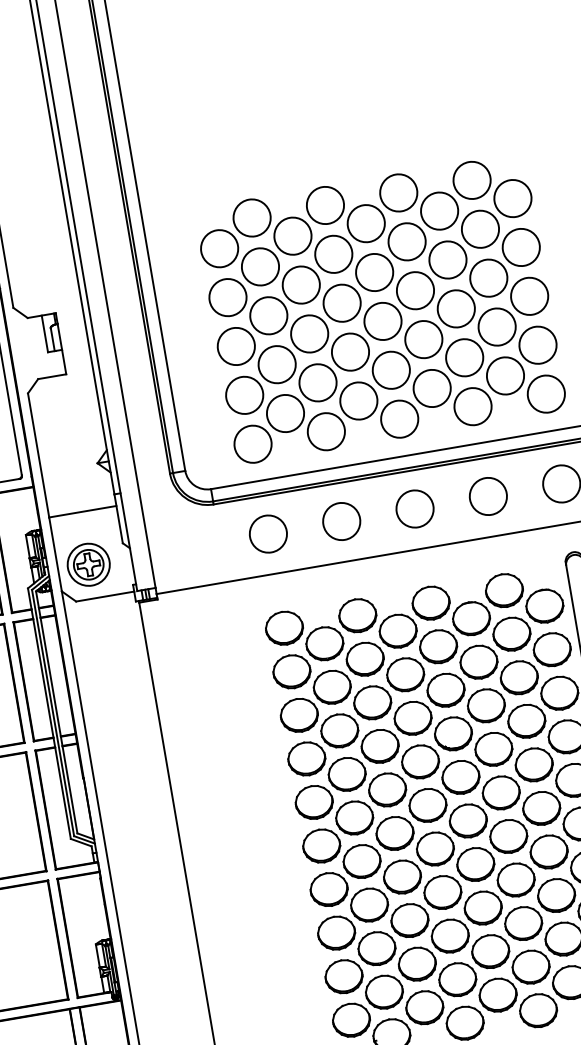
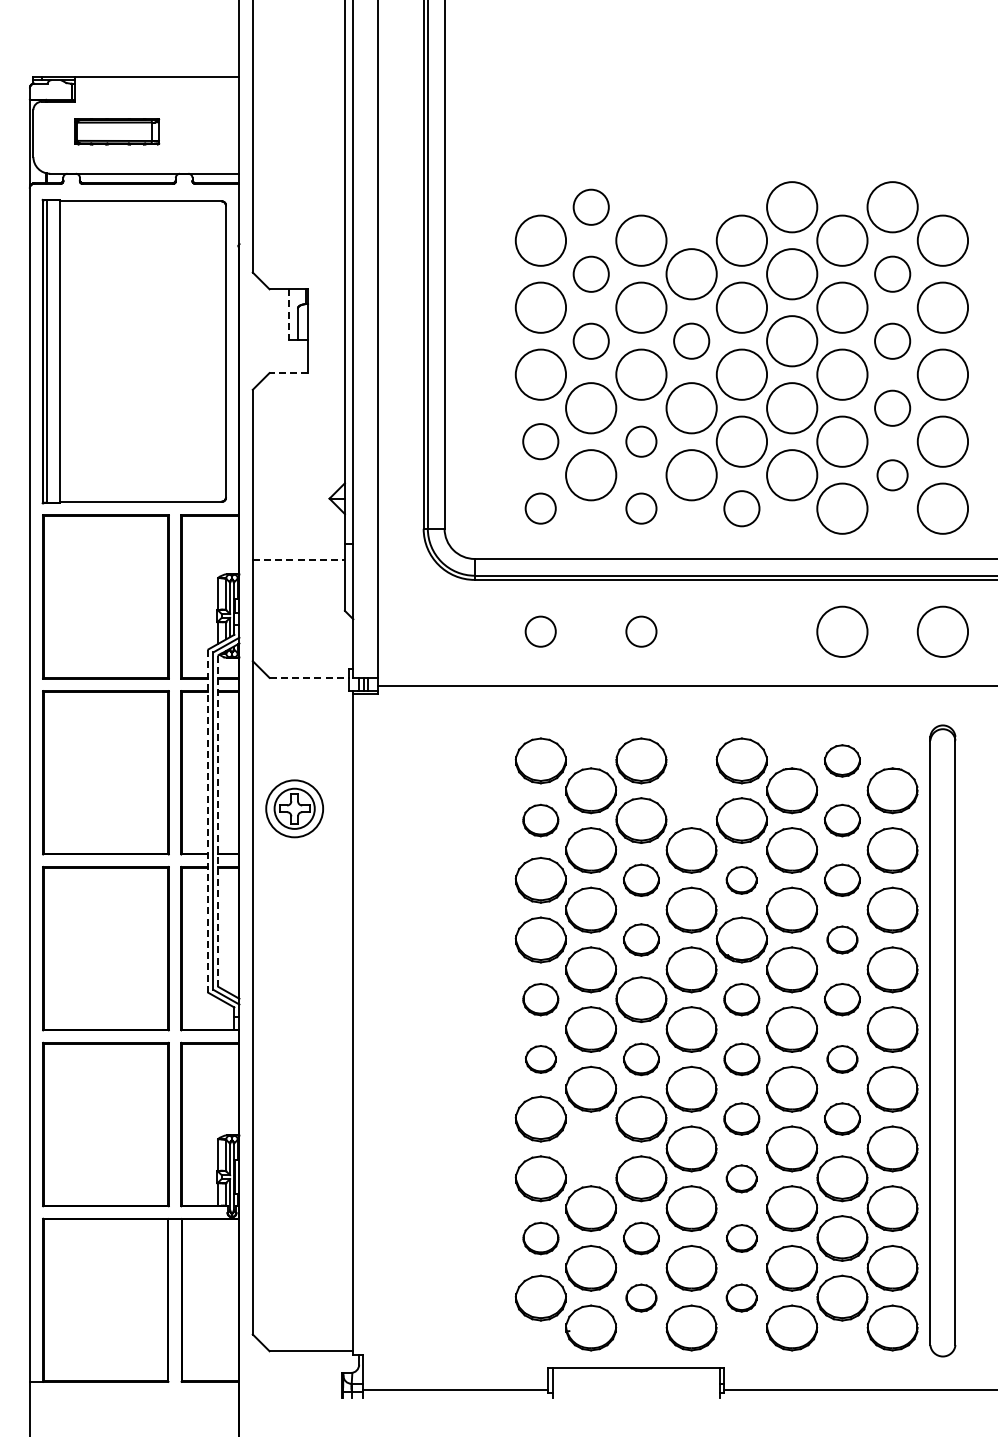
circle: (325, 205) -> (691, 207), removed
circle: (252, 218) -> (591, 207), size x0.7
circle: (480, 229) -> (892, 274), size x0.7
circle: (260, 267) -> (591, 274), size x0.7
circle: (488, 278) -> (892, 341), size x0.7
circle: (342, 303) -> (691, 341), size x0.7
circle: (269, 315) -> (591, 341), size x0.7
circle: (497, 327) -> (892, 408), size x0.7
line: (44, 334) -> (288, 314), solid -> dashed
circle: (505, 376) -> (892, 475), size x0.6
line: (52, 377) -> (288, 373), solid -> dashed
circle: (318, 382) -> (641, 441), size x0.6
circle: (244, 395) -> (540, 441), size x0.7
circle: (399, 419) -> (741, 508), size x0.7
circle: (326, 431) -> (641, 508), size x0.6
circle: (252, 444) -> (540, 508), size x0.6
circle: (414, 508) -> (741, 631), removed
line: (83, 511) -> (299, 559), solid -> dashed
circle: (341, 521) -> (641, 631), size x0.6
circle: (268, 533) -> (540, 631), size x0.6
part: (88, 564) -> (294, 808), moved
part: (504, 590) -> (842, 760), size x0.7
line: (105, 596) -> (309, 677), solid -> dashed
part: (398, 631) -> (691, 790), removed
part: (511, 634) -> (842, 820), size x0.7
part: (291, 671) -> (540, 820), size x0.7
part: (519, 677) -> (842, 880), size x0.7
part: (445, 690) -> (741, 880), size x0.6
part: (372, 702) -> (641, 880), size x0.7
line: (56, 712) -> (218, 821), solid -> dashed
line: (49, 713) -> (208, 821), solid -> dashed
part: (526, 720) -> (842, 939), size x0.6
part: (380, 746) -> (641, 939), size x0.7
part: (534, 764) -> (842, 999), size x0.7
part: (460, 777) -> (741, 999), size x0.7
part: (313, 802) -> (540, 999), size x0.7
part: (541, 808) -> (842, 1059), size x0.6
part: (468, 821) -> (741, 1059), size x0.7
part: (395, 833) -> (641, 1059), size x0.7
part: (321, 846) -> (540, 1059), size x0.6
part: (549, 851) -> (842, 1118), size x0.7
part: (475, 864) -> (741, 1118), size x0.7
part: (369, 904) -> (591, 1148), removed
part: (482, 907) -> (741, 1178), size x0.6
part: (490, 951) -> (741, 1238), size x0.6
part: (417, 964) -> (641, 1238), size x0.7
part: (343, 976) -> (540, 1238), size x0.7
part: (497, 994) -> (741, 1297), size x0.6
part: (424, 1007) -> (641, 1297), size x0.6

